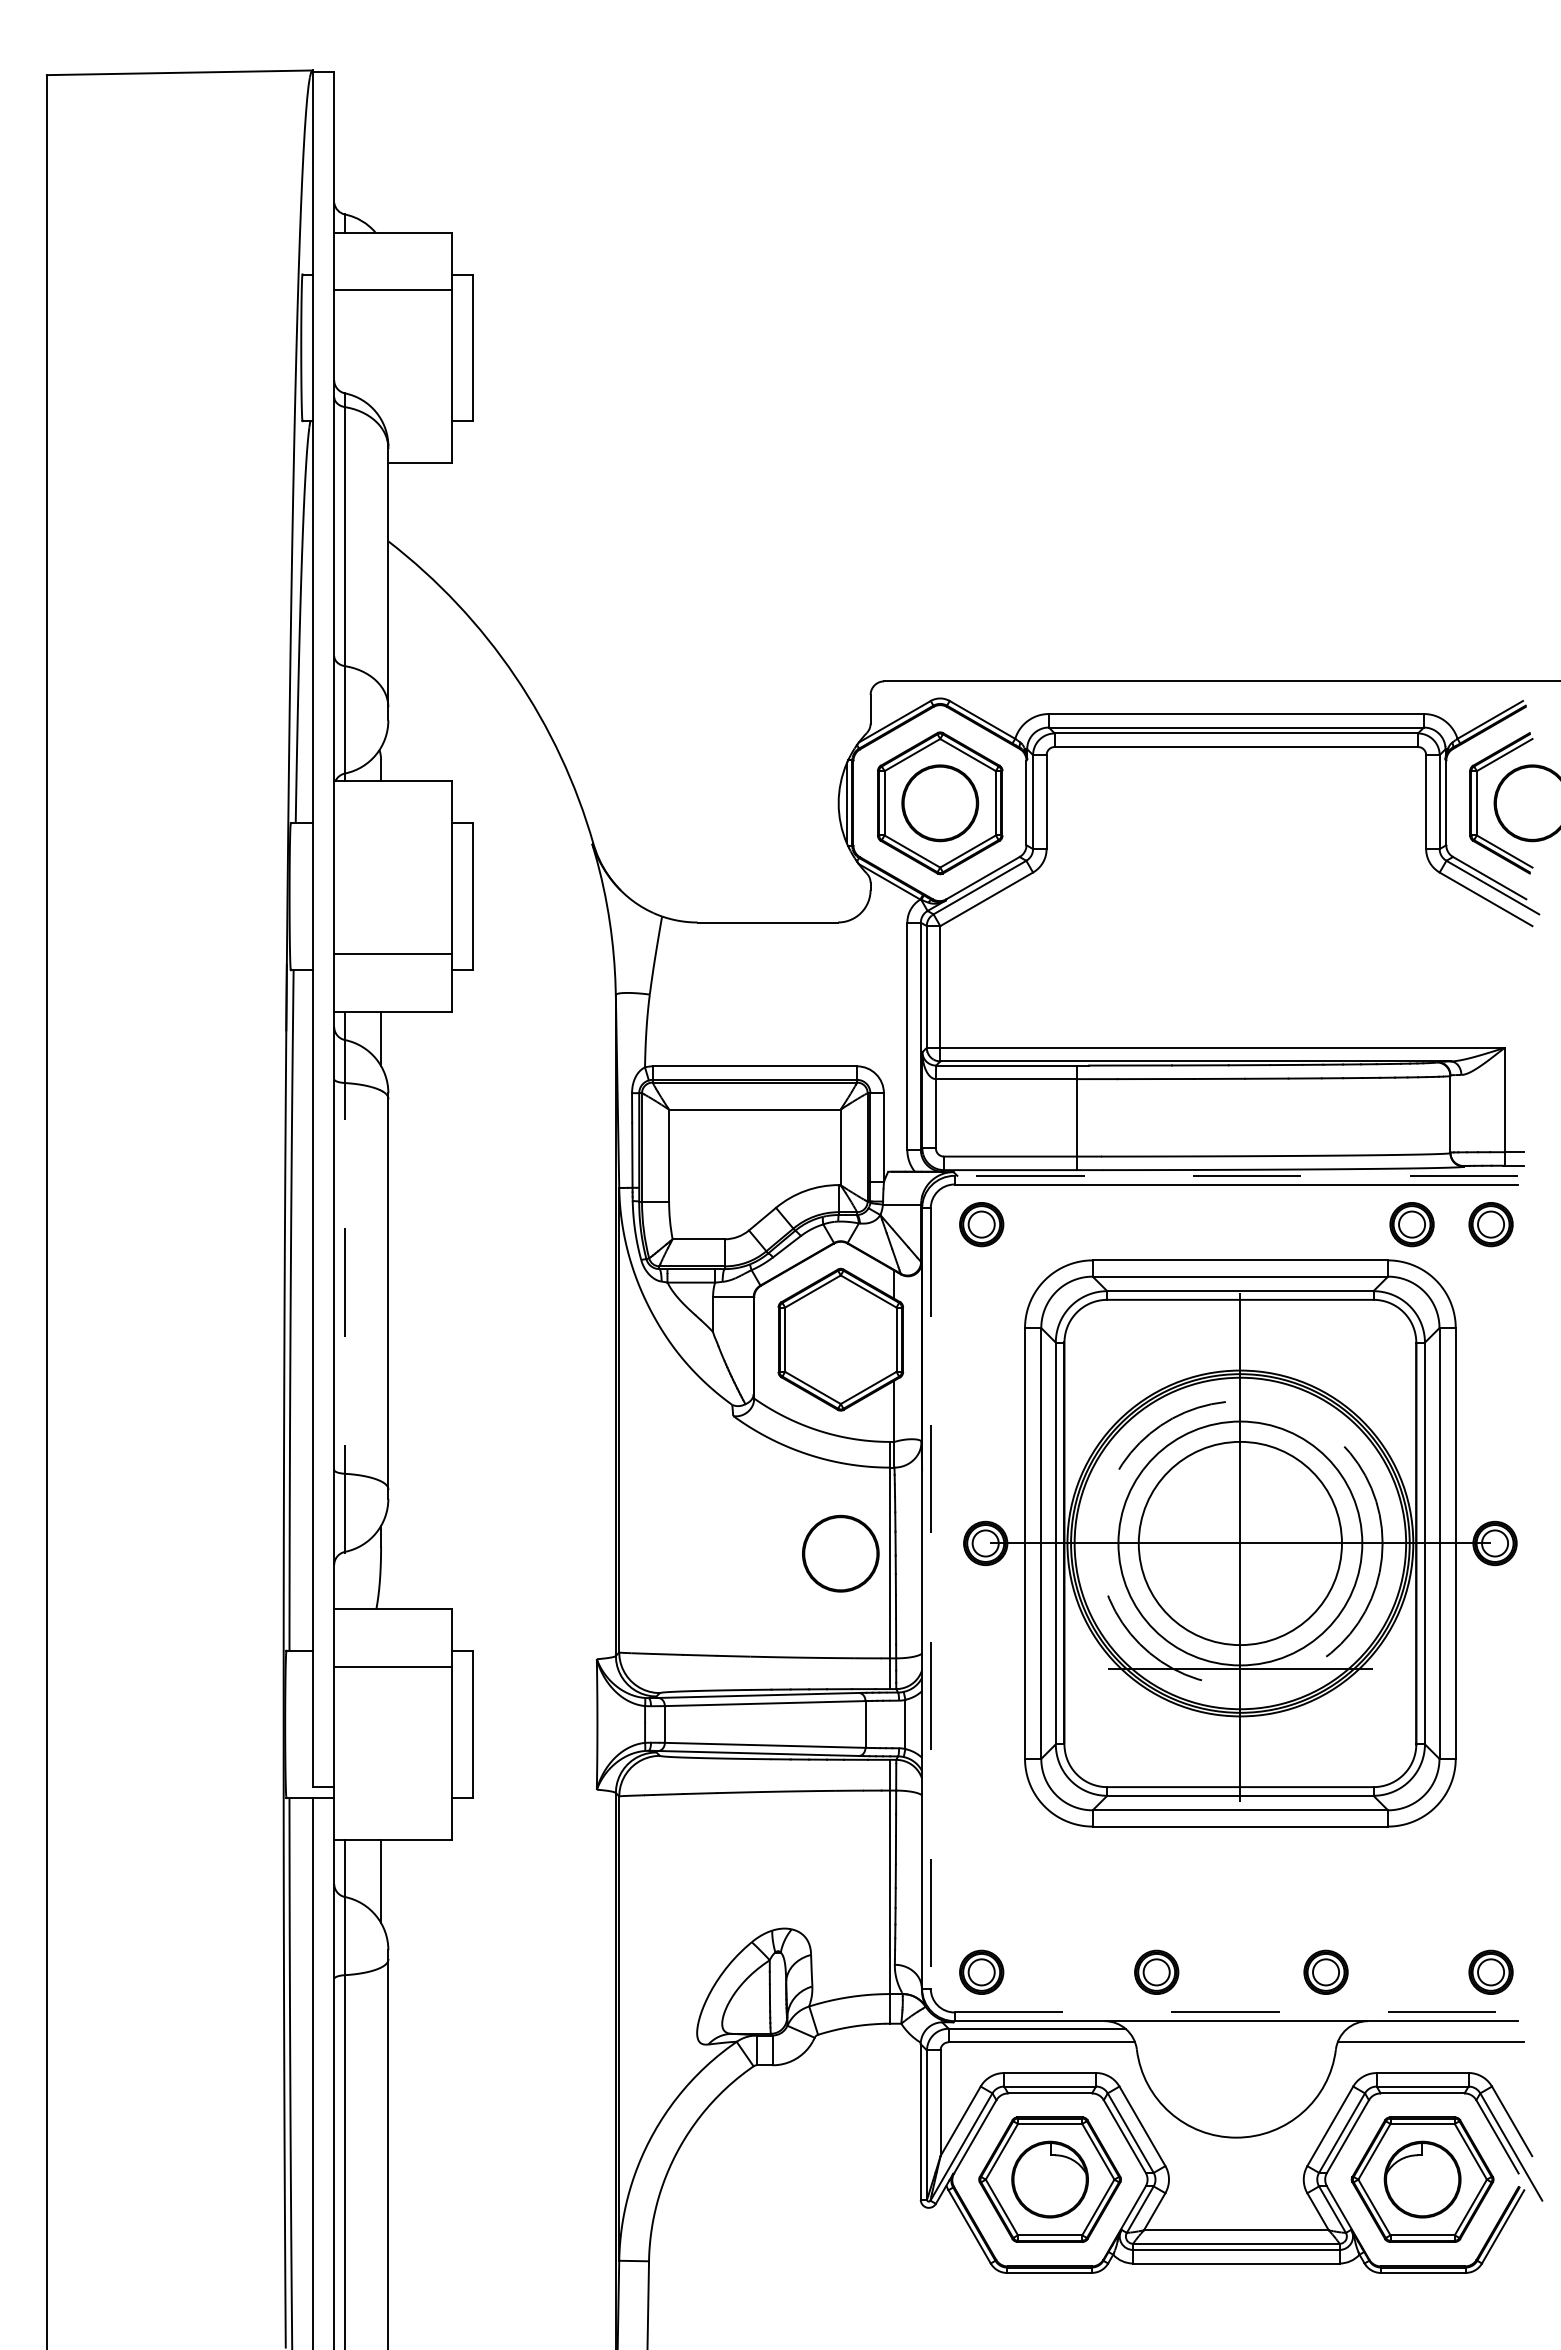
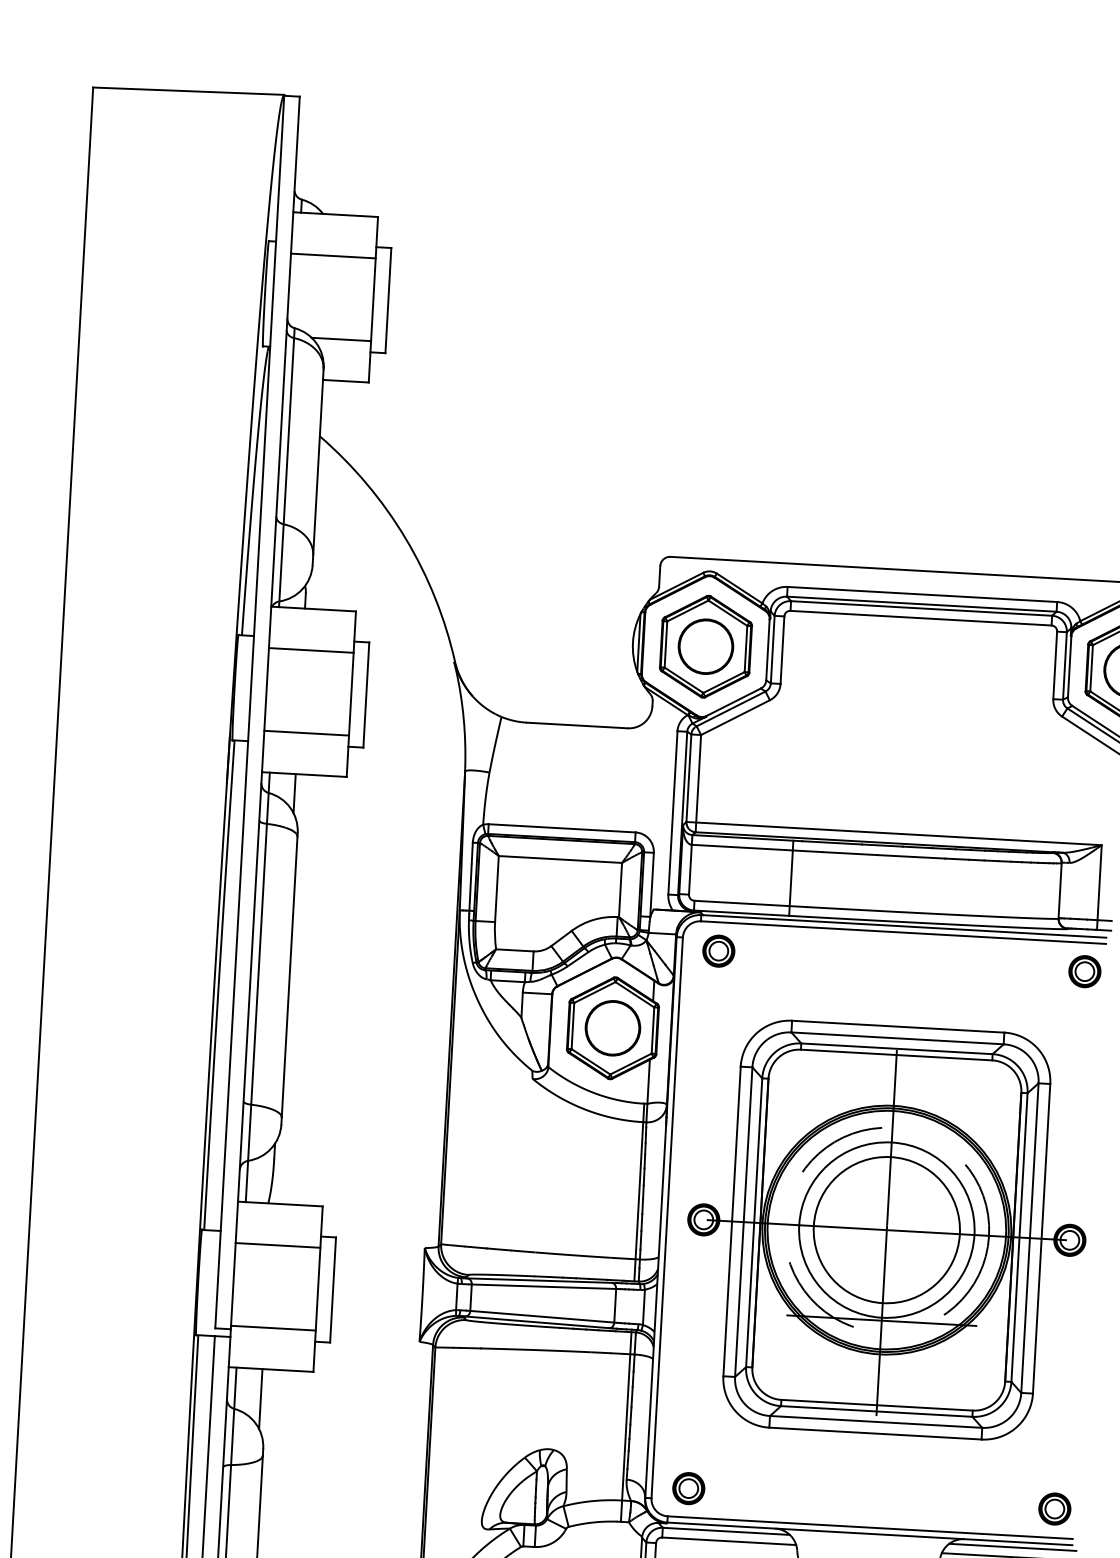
line: (410, 405) -> (341, 339), added
line: (393, 839) -> (311, 650), added
line: (1236, 1175) -> (903, 926), dashed -> solid
part: (1411, 1224) -> (1027, 968), removed
line: (345, 1310) -> (258, 987), dashed -> solid
part: (1240, 1543) -> (886, 1230), moved
part: (840, 1553) -> (612, 1028), moved
line: (930, 1598) -> (667, 1217), dashed -> solid
line: (393, 1782) -> (273, 1328), added
part: (1156, 1971) -> (814, 1495), removed
part: (1325, 1971) -> (935, 1501), removed
line: (1236, 2012) -> (870, 1527), dashed -> solid
line: (1435, 2028) -> (1012, 1547), added

